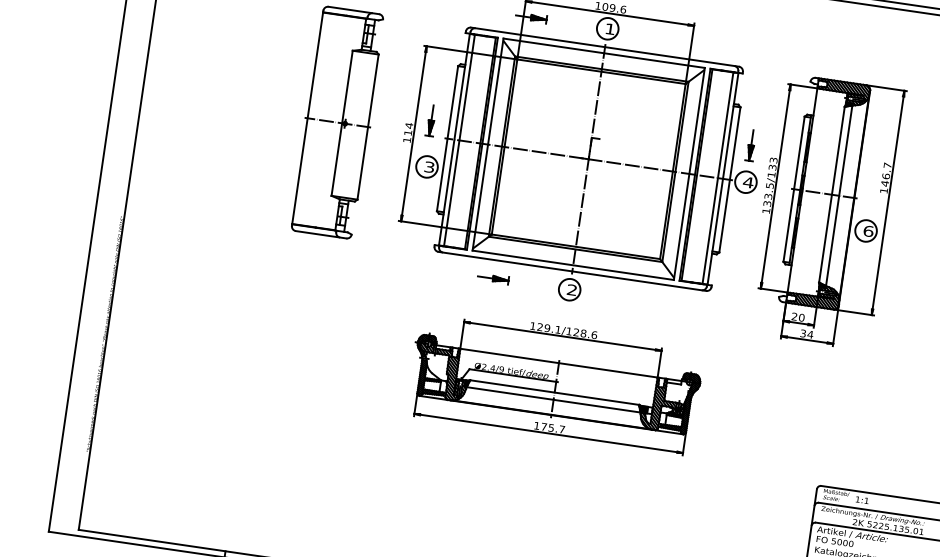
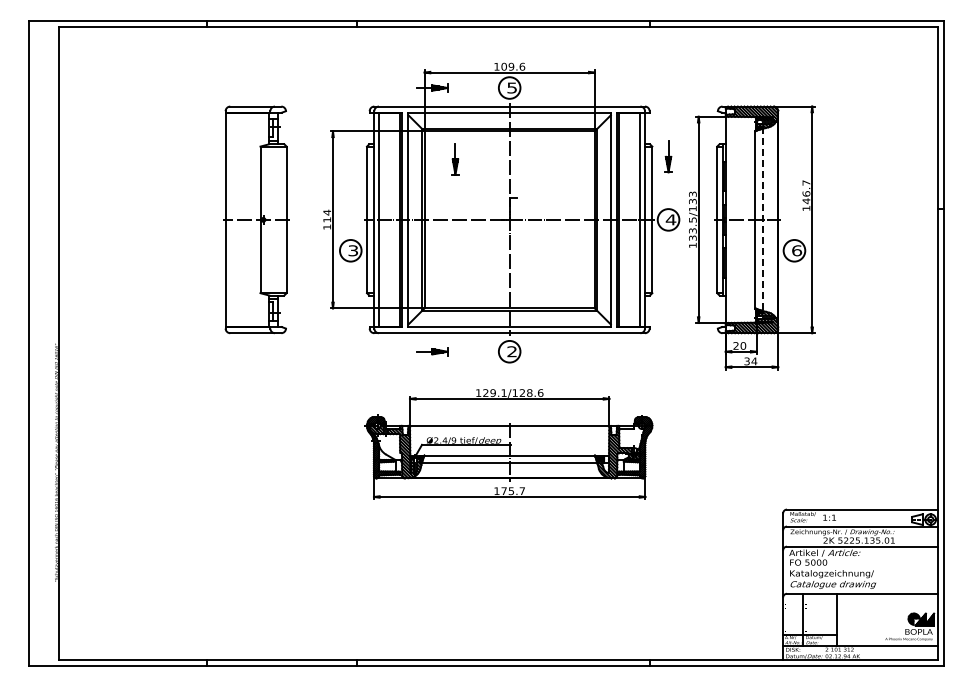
text: (609, 28) -> (511, 87), 1 -> 5
part: (431, 120) -> (455, 159), moved
part: (751, 145) -> (668, 156), moved
line: (838, 196) -> (762, 220), solid -> dashed

